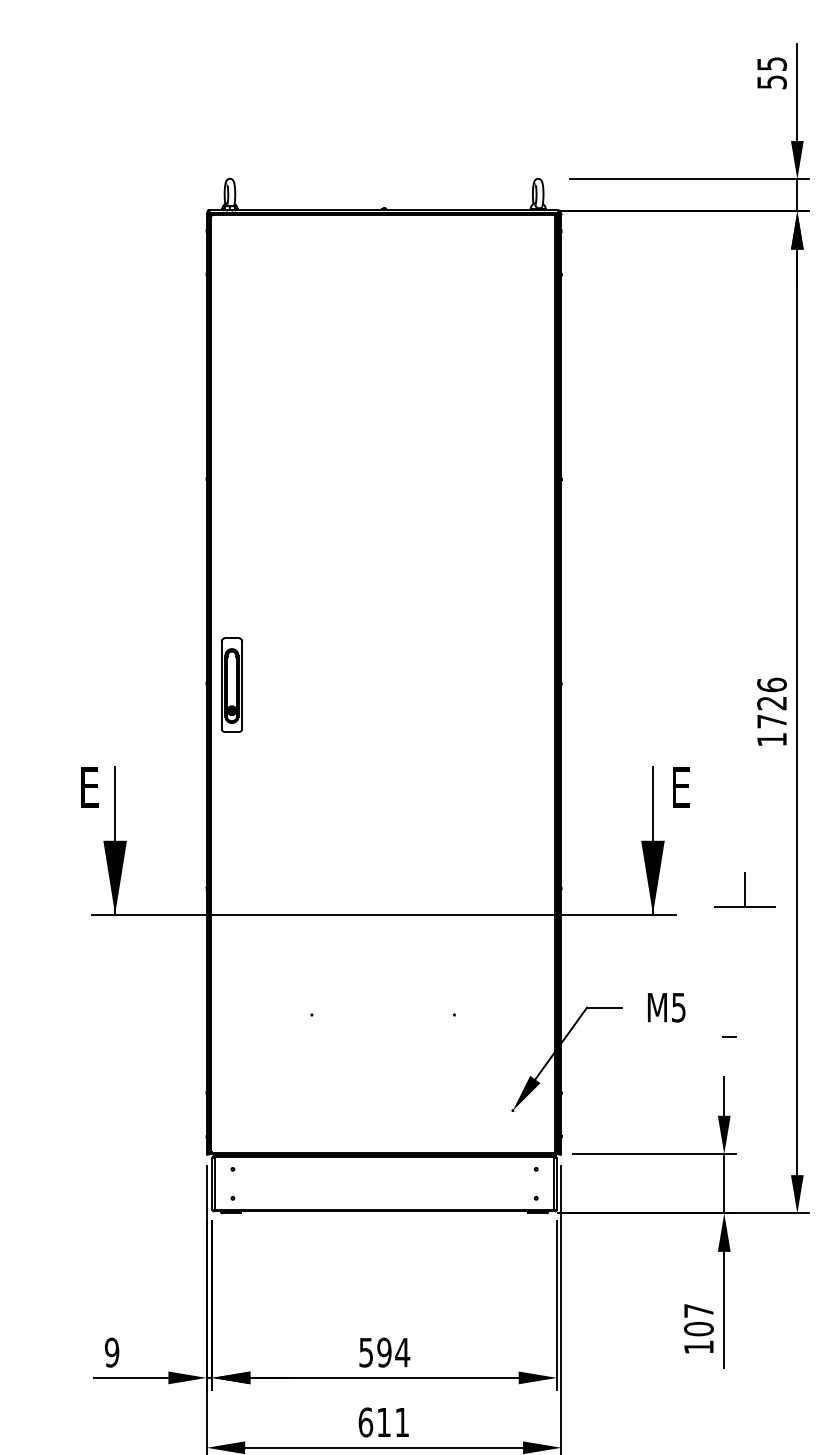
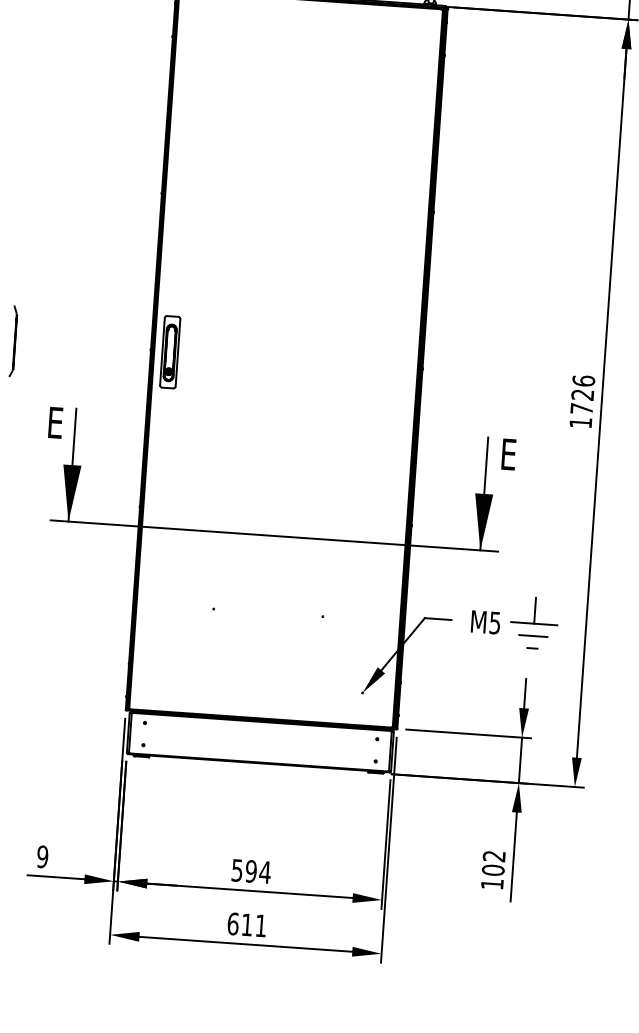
part: (27, 685) -> (13, 341), added
part: (744, 889) -> (535, 610), moved
line: (729, 1021) -> (533, 636), added
text: (698, 1310) -> (493, 856), 107 -> 102

